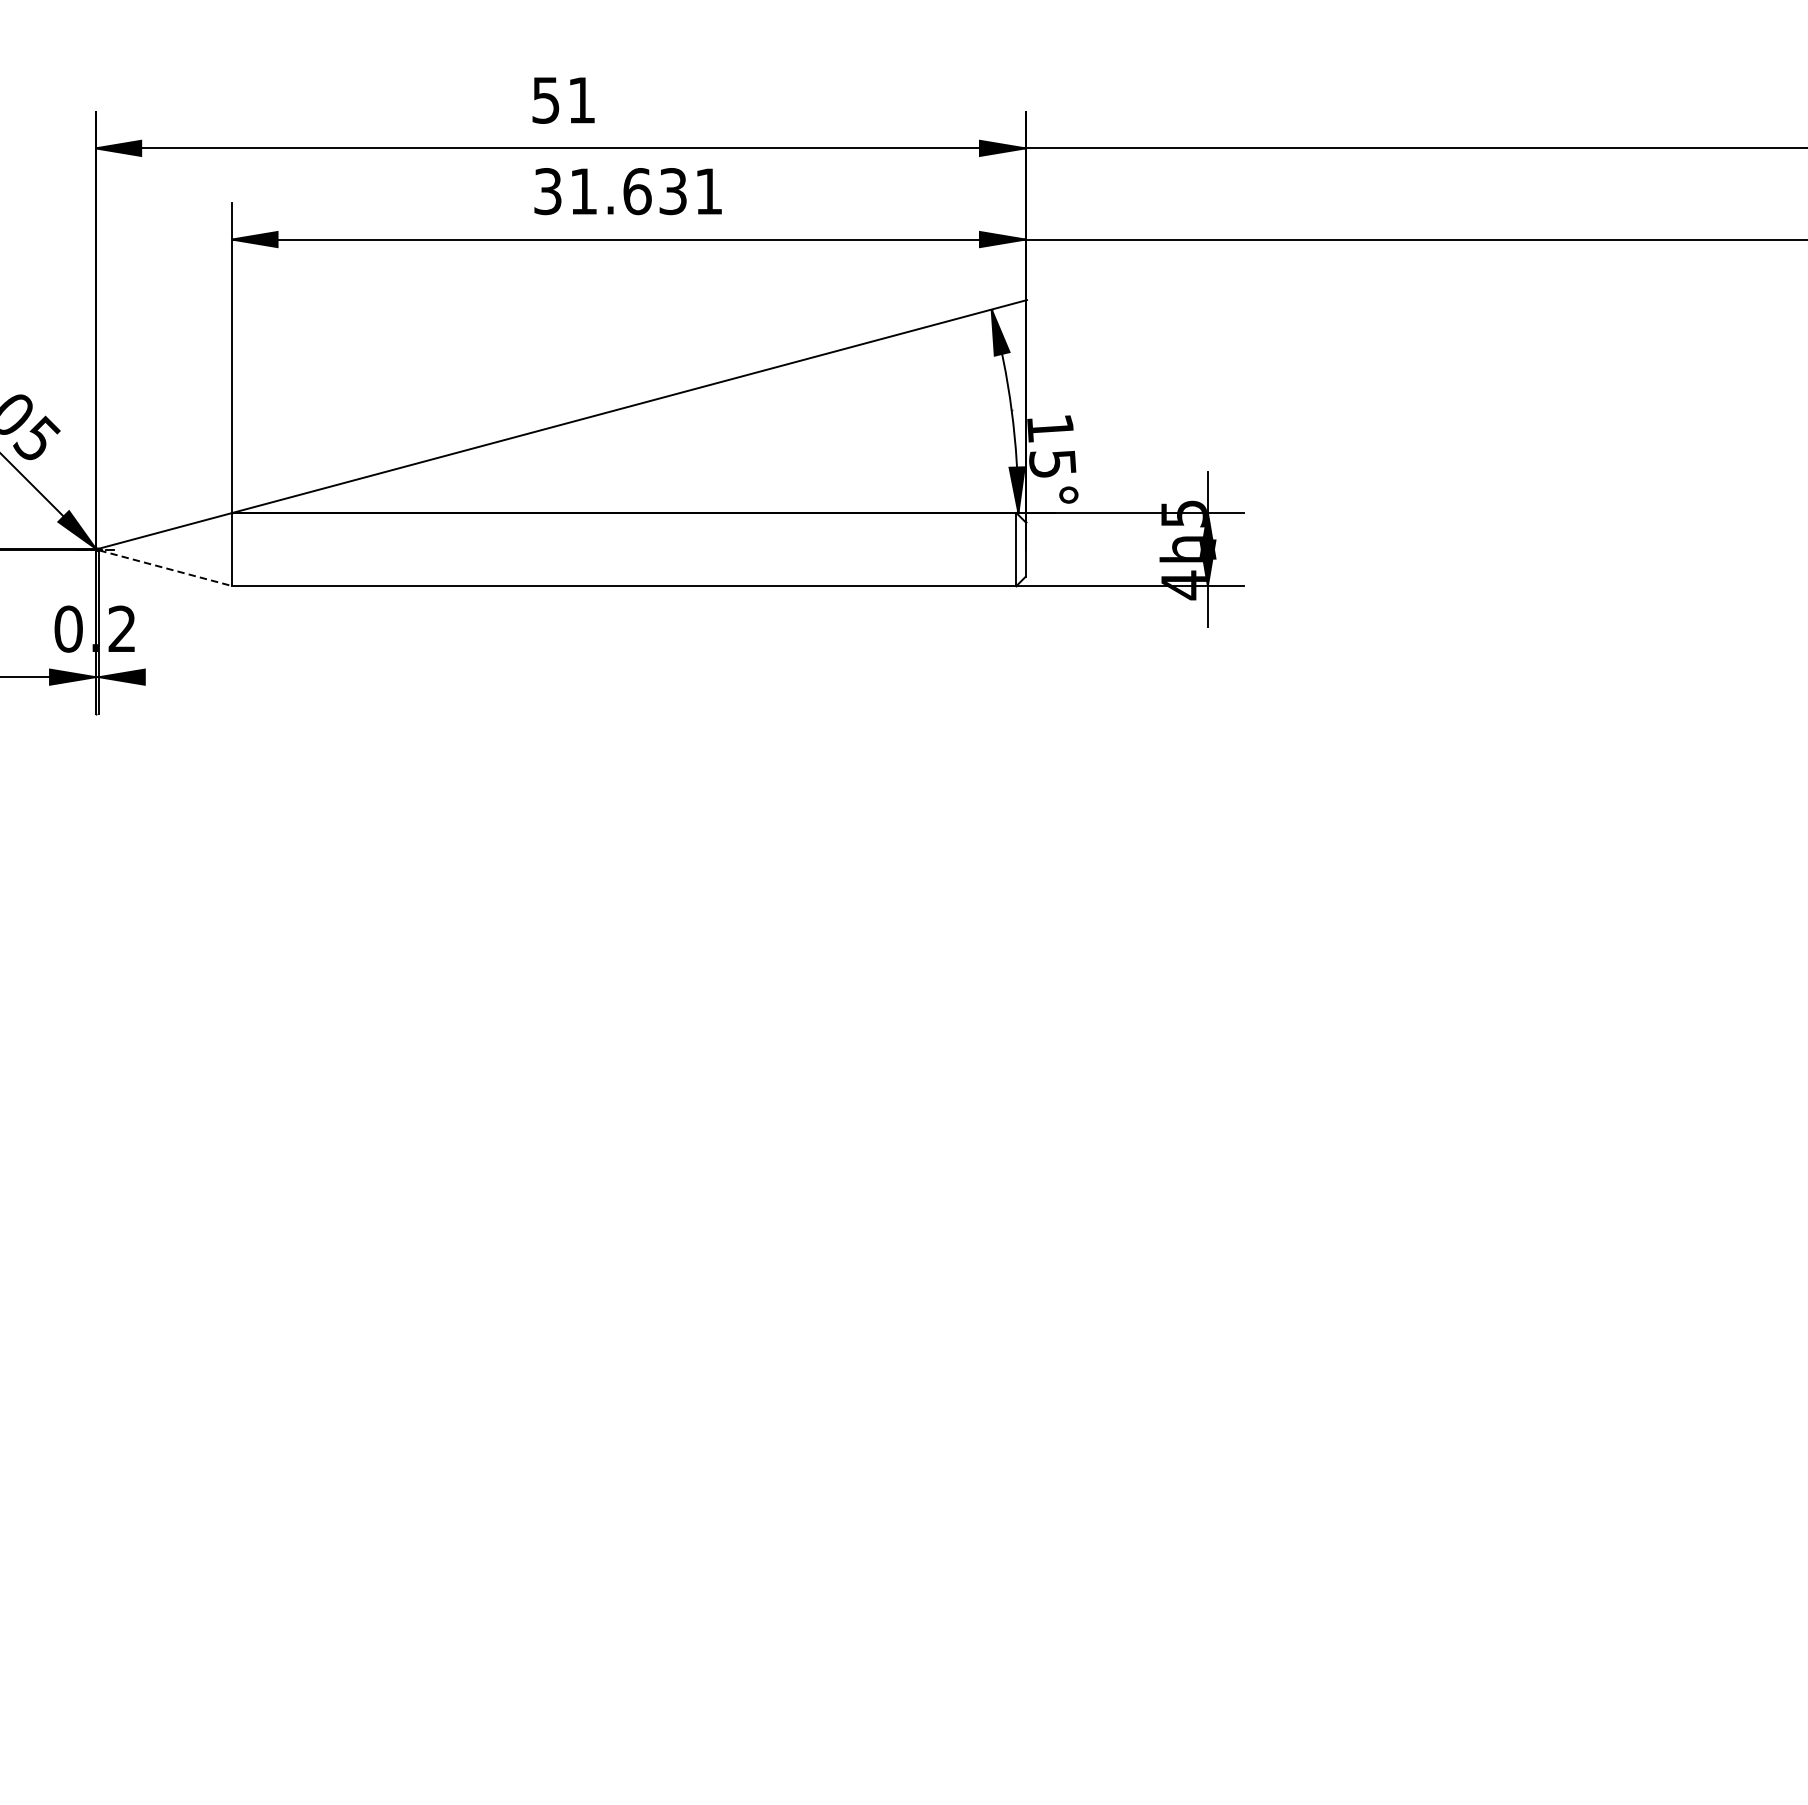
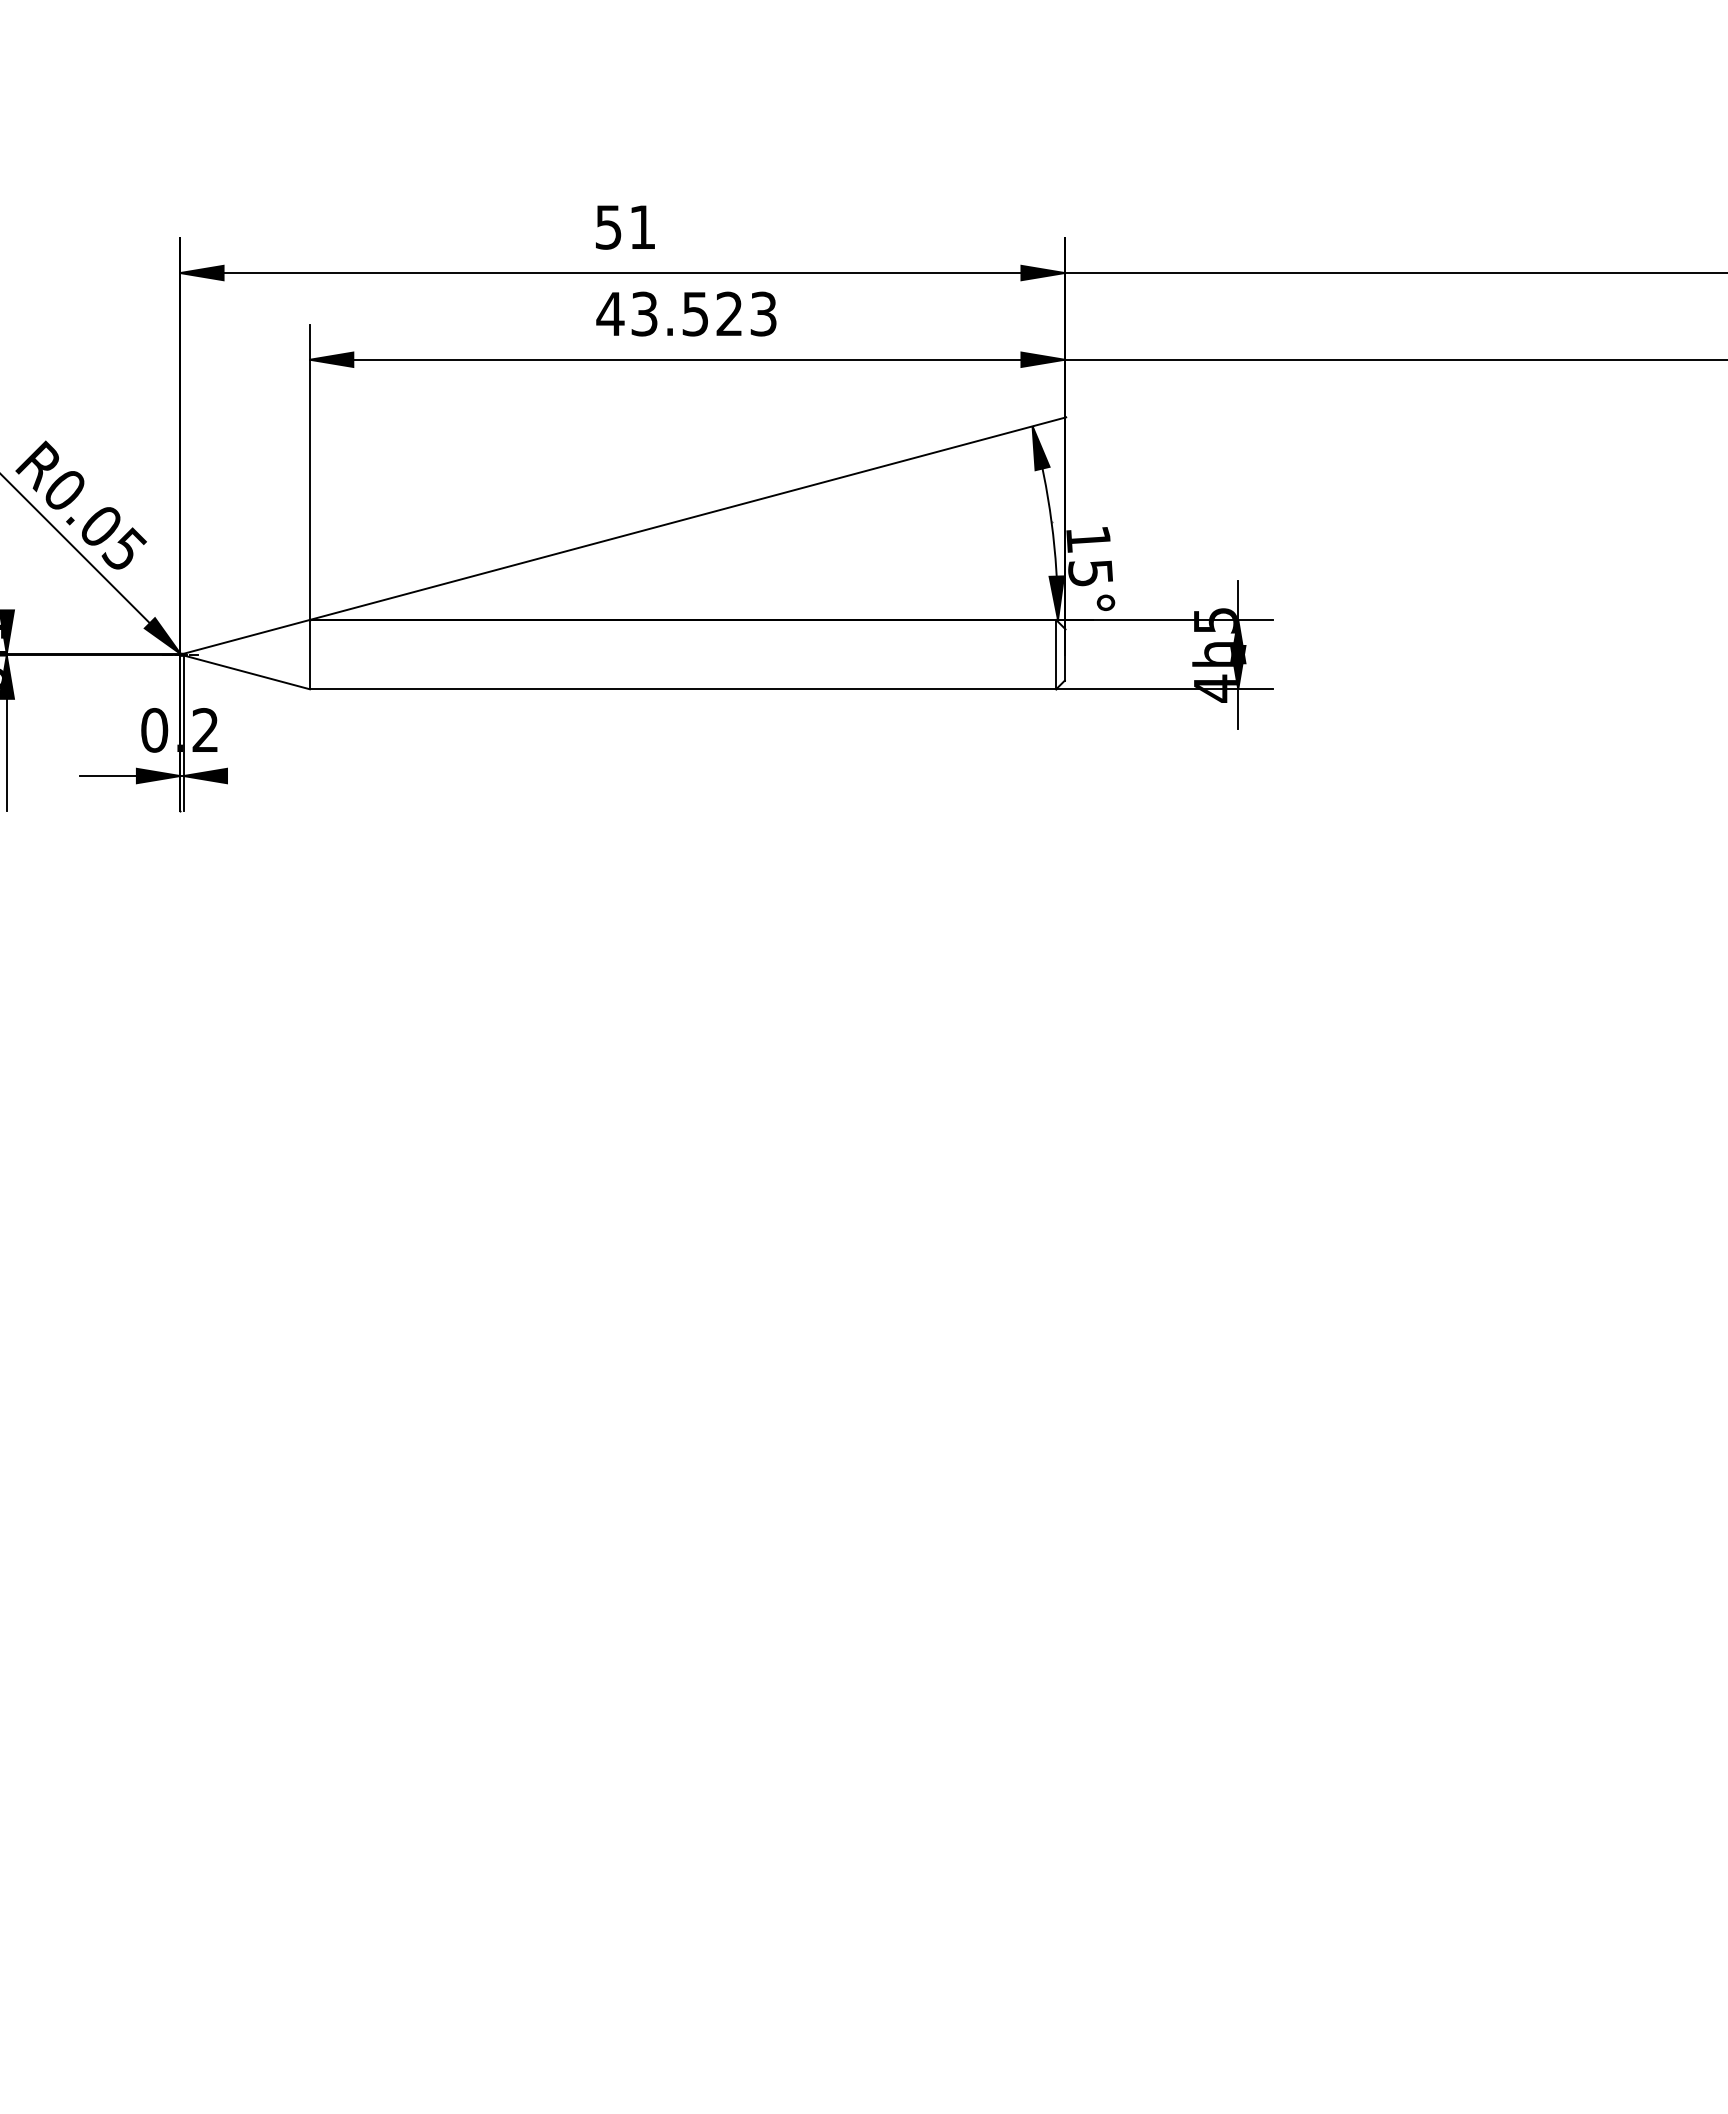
text: (627, 190) -> (686, 313), 31.631 -> 43.523
line: (166, 568) -> (247, 672), dashed -> solid

